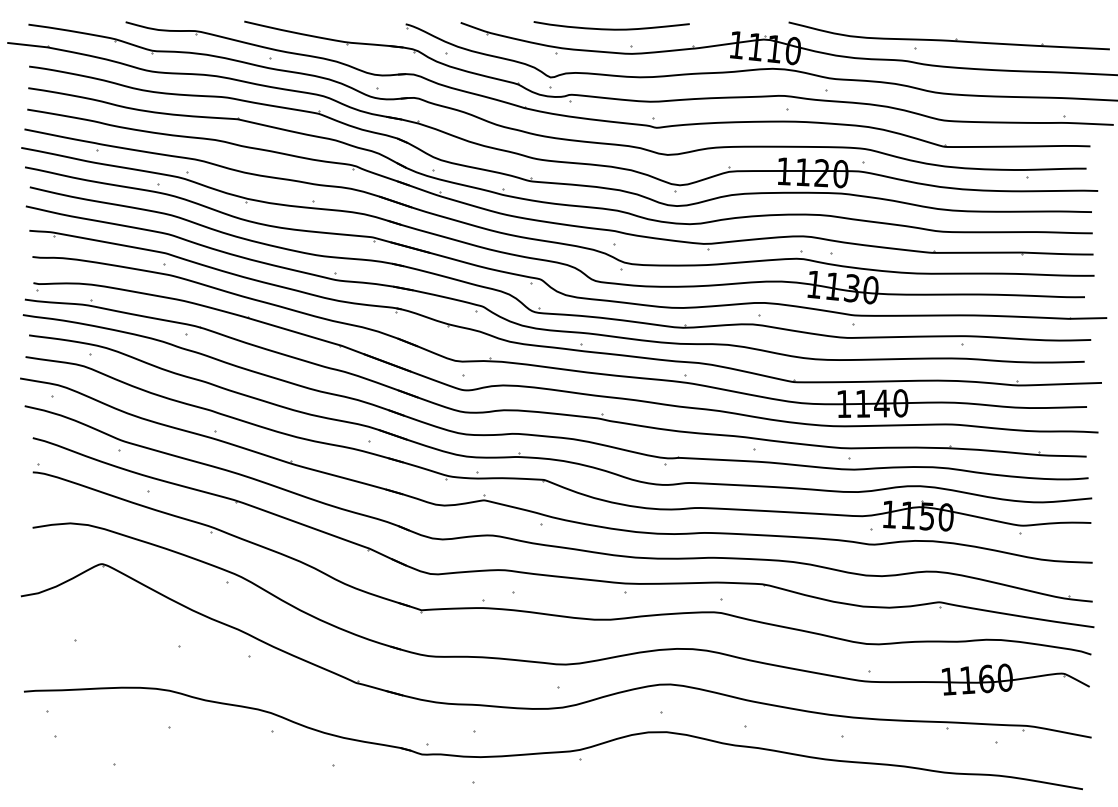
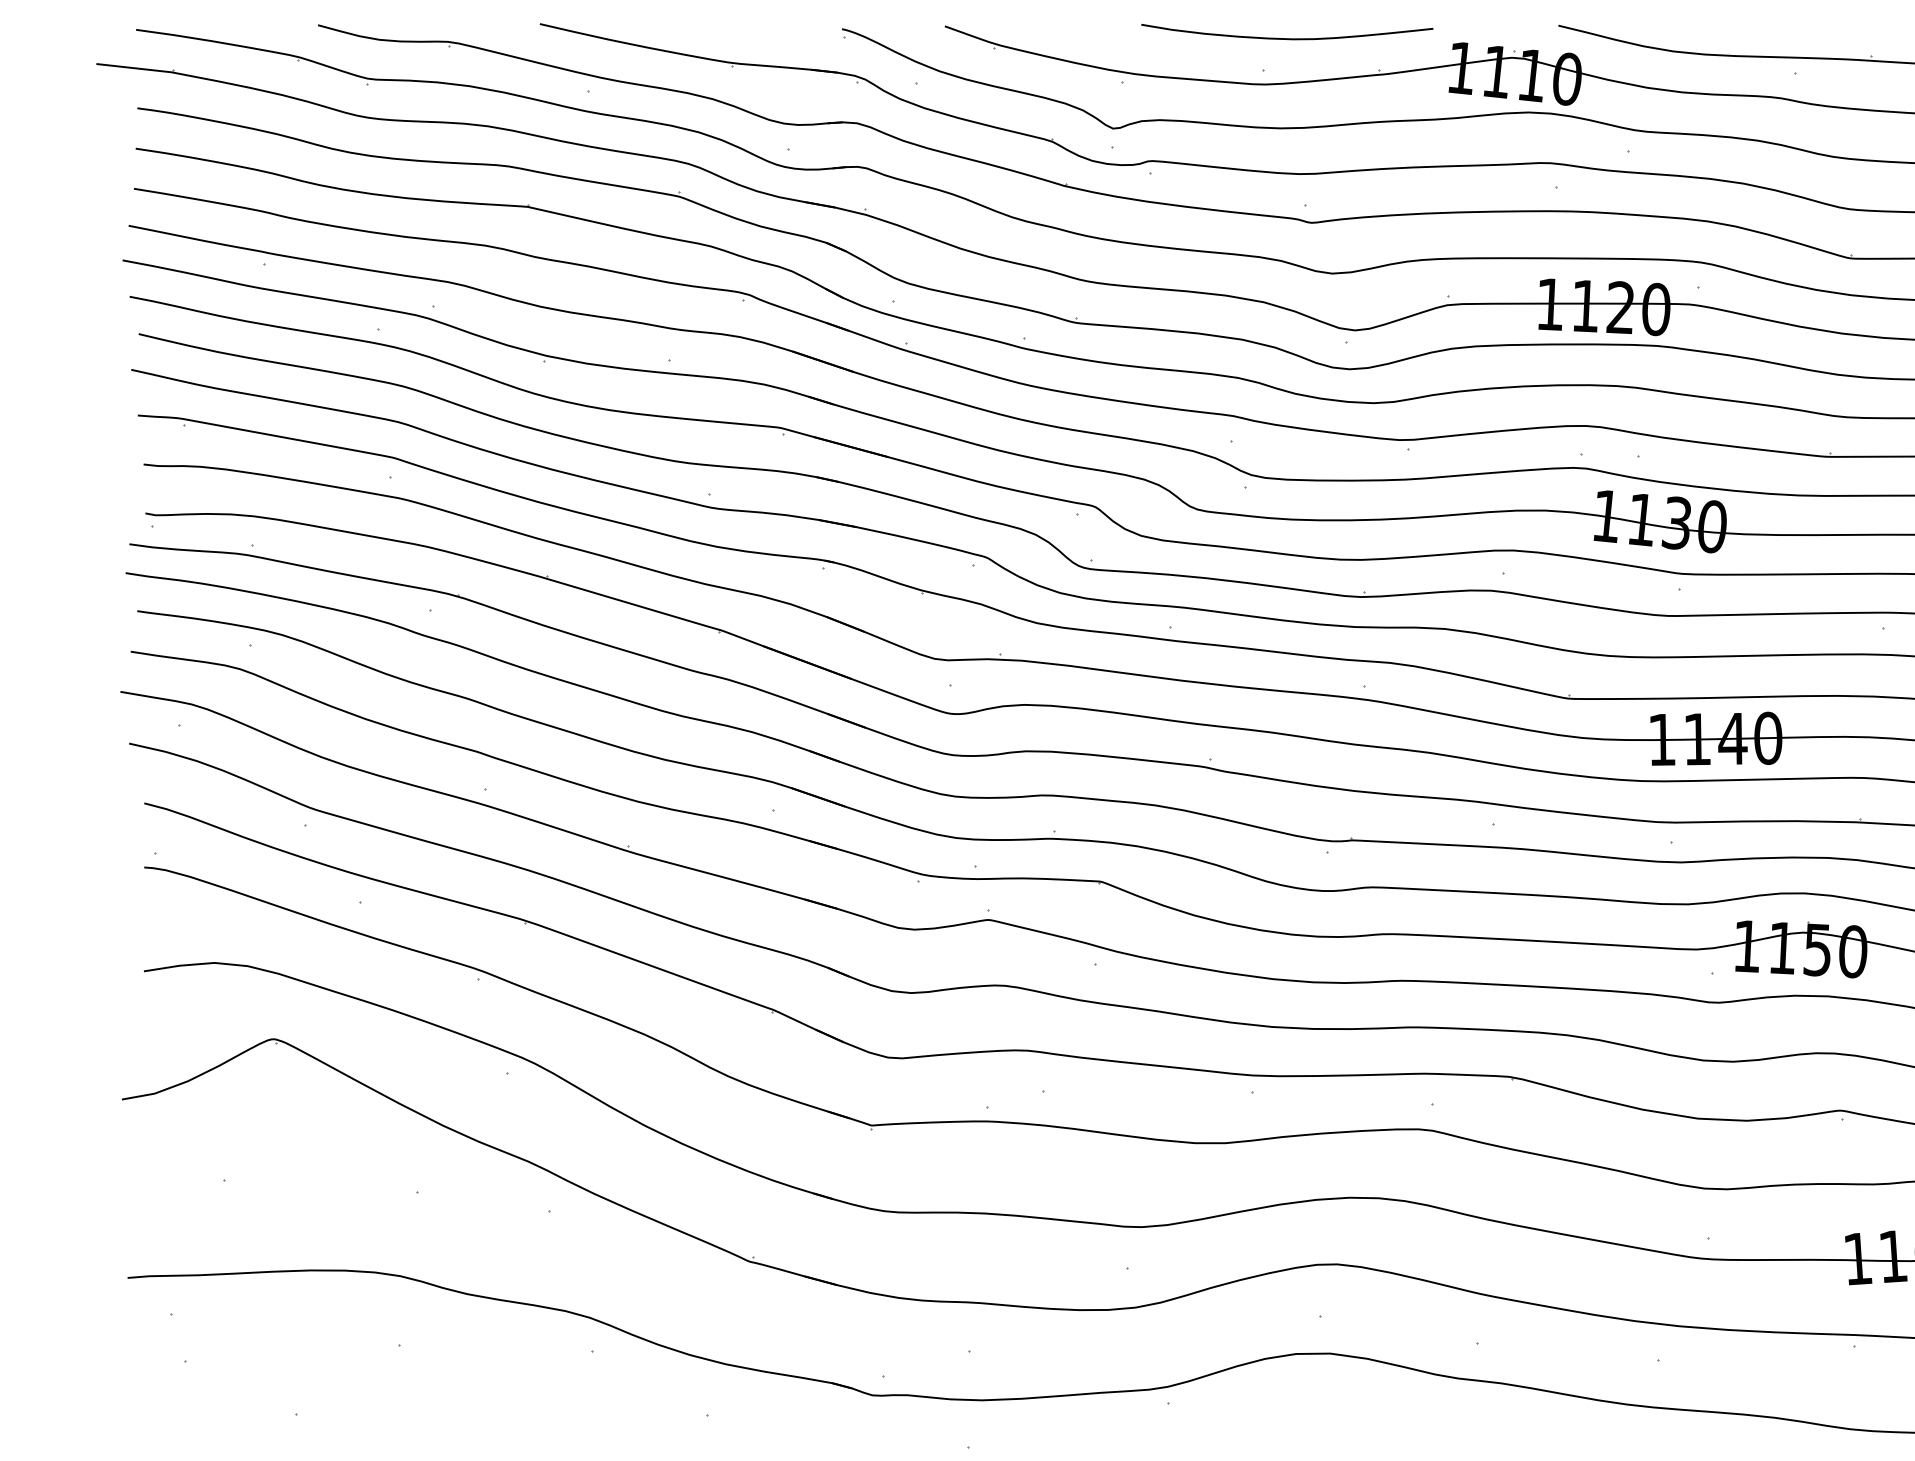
curve: (611, 28) -> (1286, 37), moved

